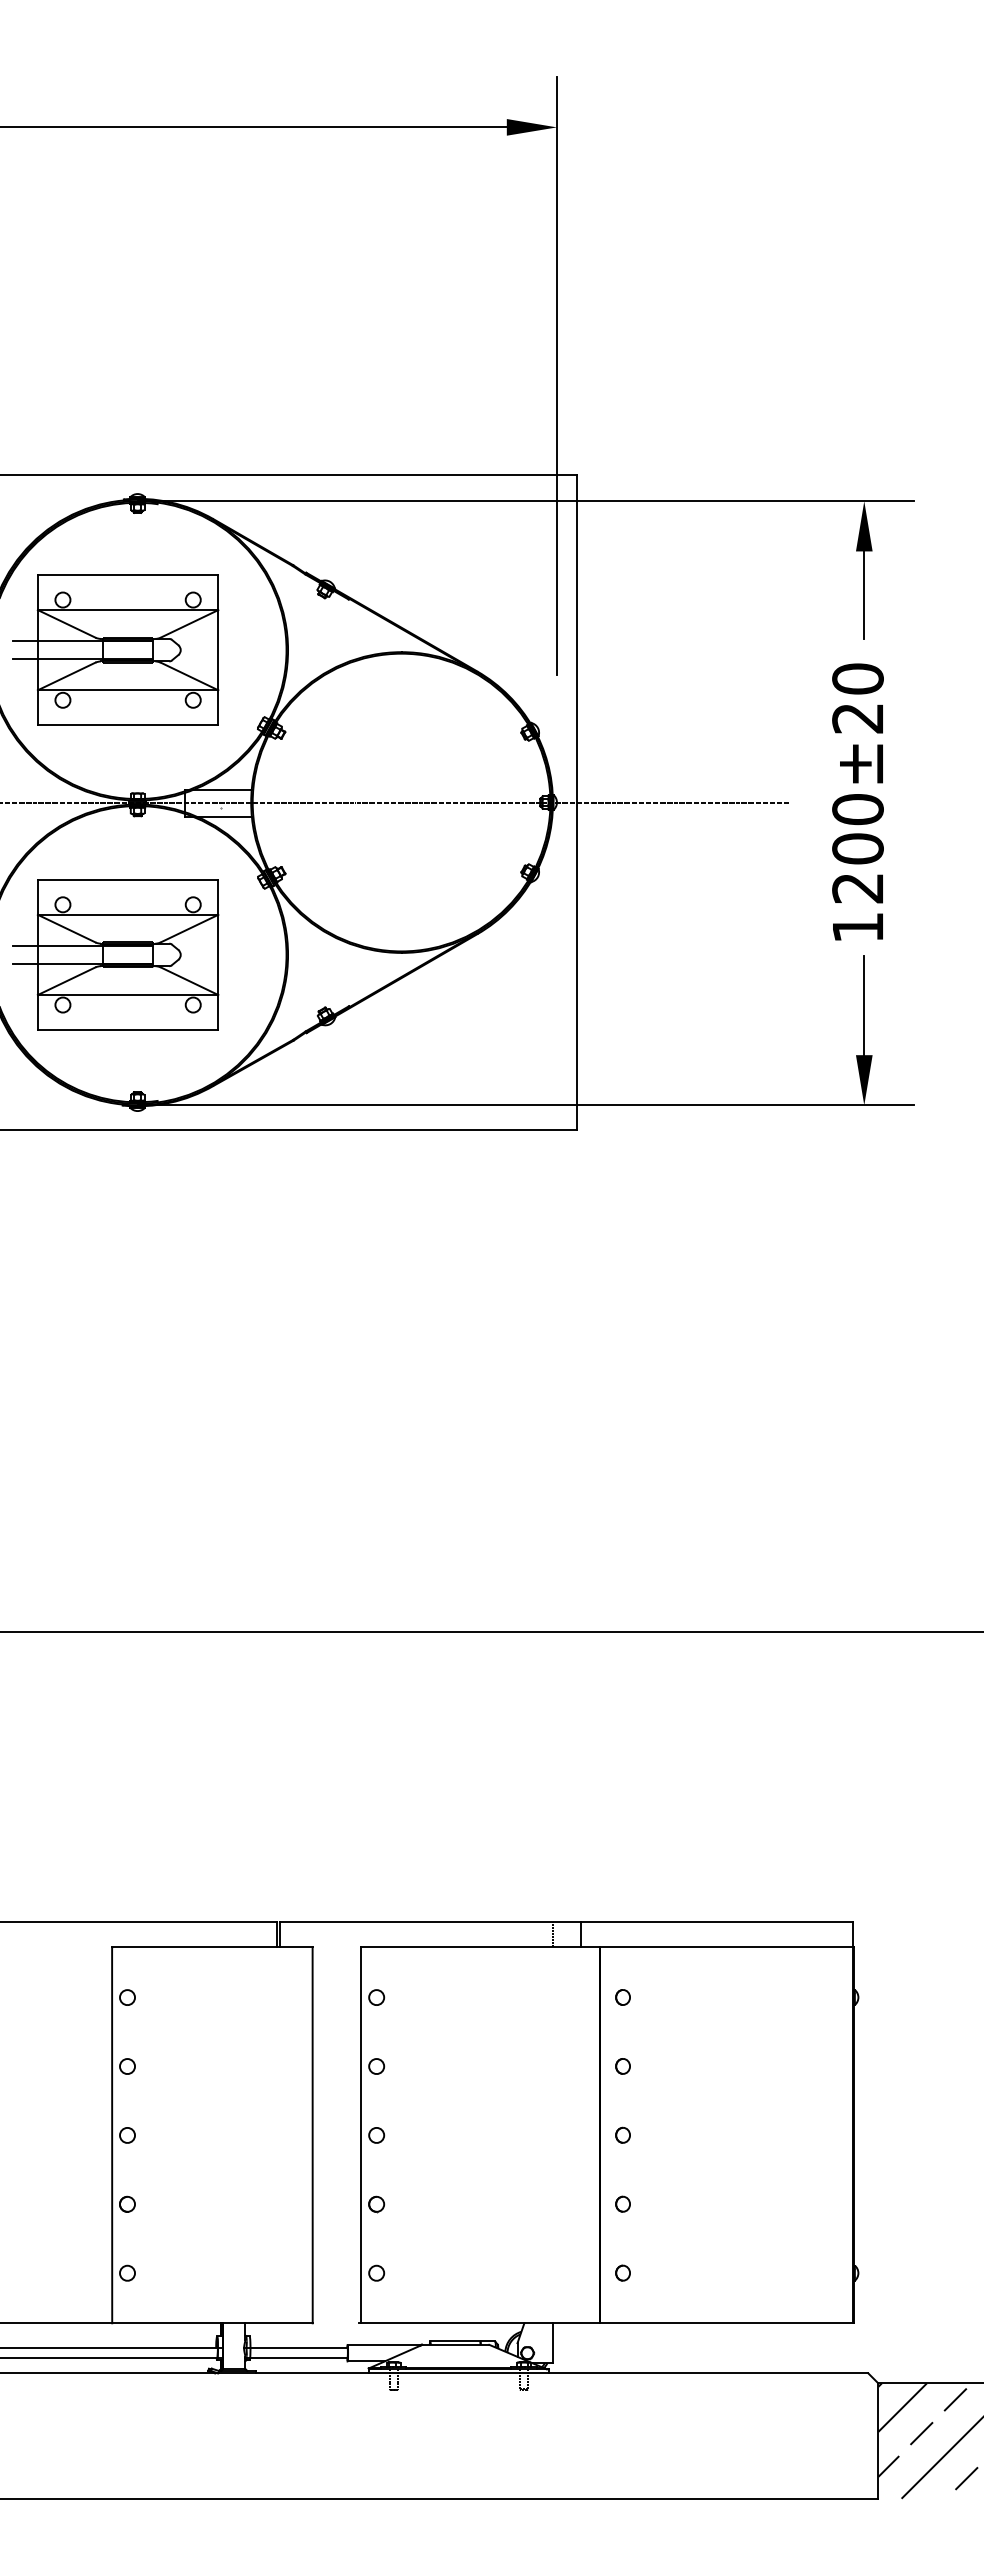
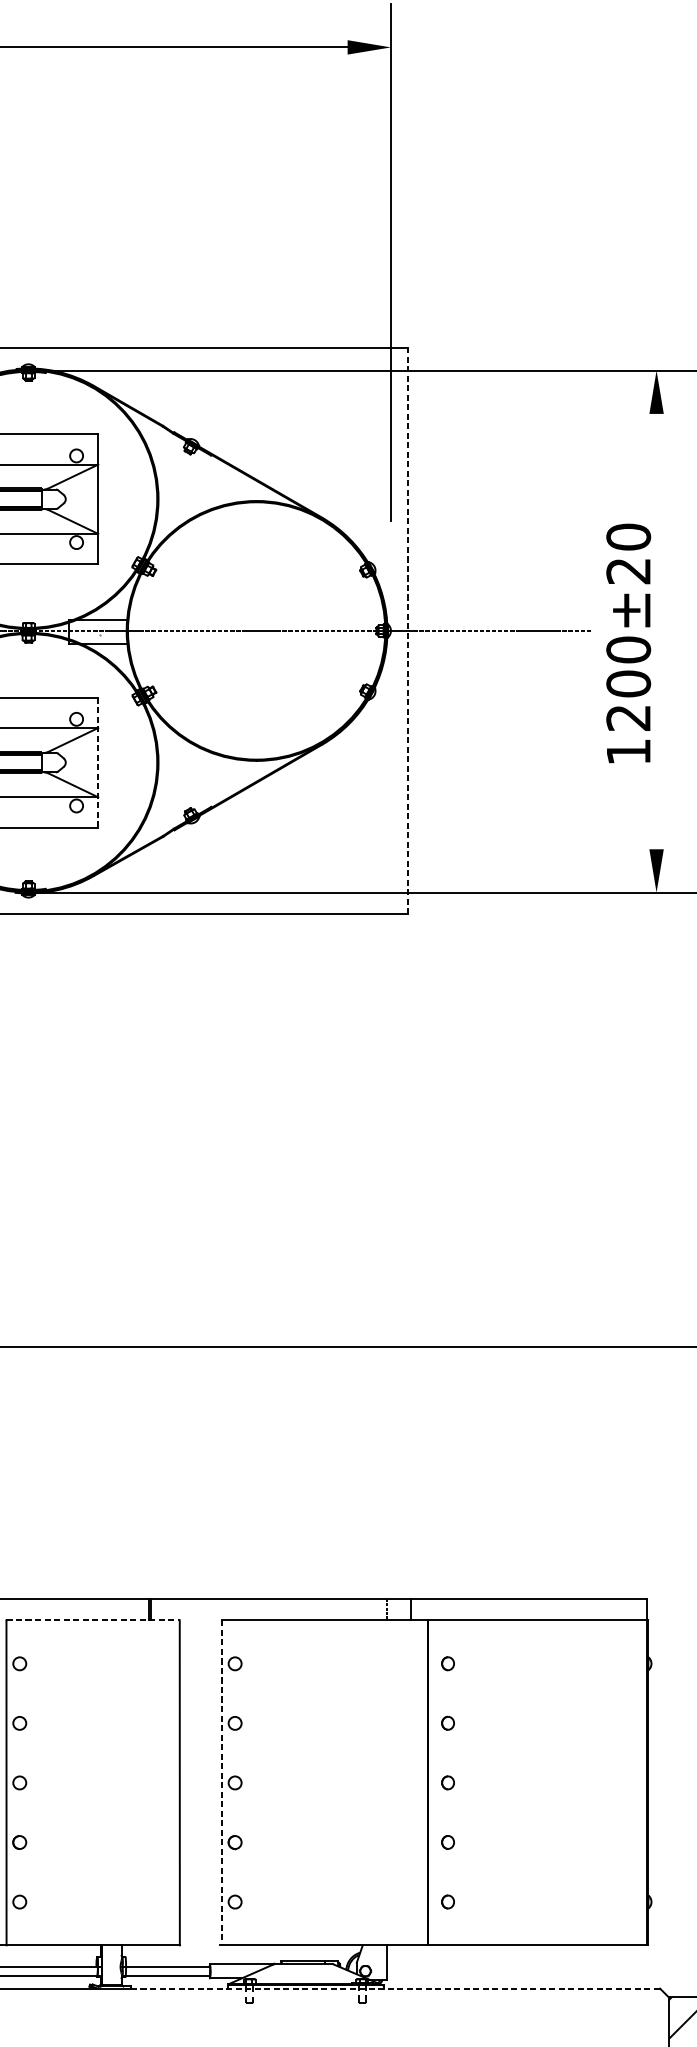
line: (864, 594) -> (656, 451), removed
text: (857, 801) -> (628, 643), moved
line: (577, 802) -> (408, 630), solid -> dashed
line: (218, 955) -> (98, 763), solid -> dashed
line: (864, 1005) -> (656, 806), removed
line: (212, 1947) -> (93, 1620), solid -> dashed
line: (361, 2135) -> (222, 1783), solid -> dashed
line: (562, 2373) -> (395, 1988), solid -> dashed

